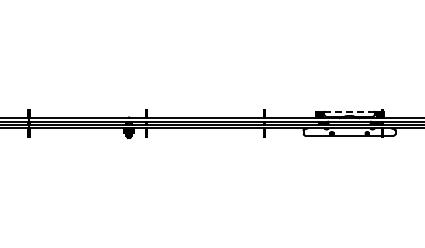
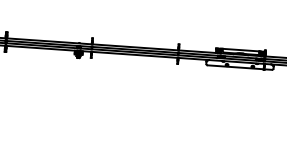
line: (349, 111) -> (241, 49), dashed -> solid

